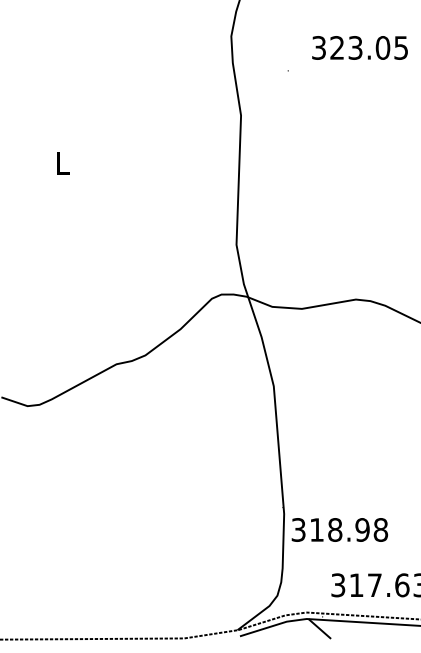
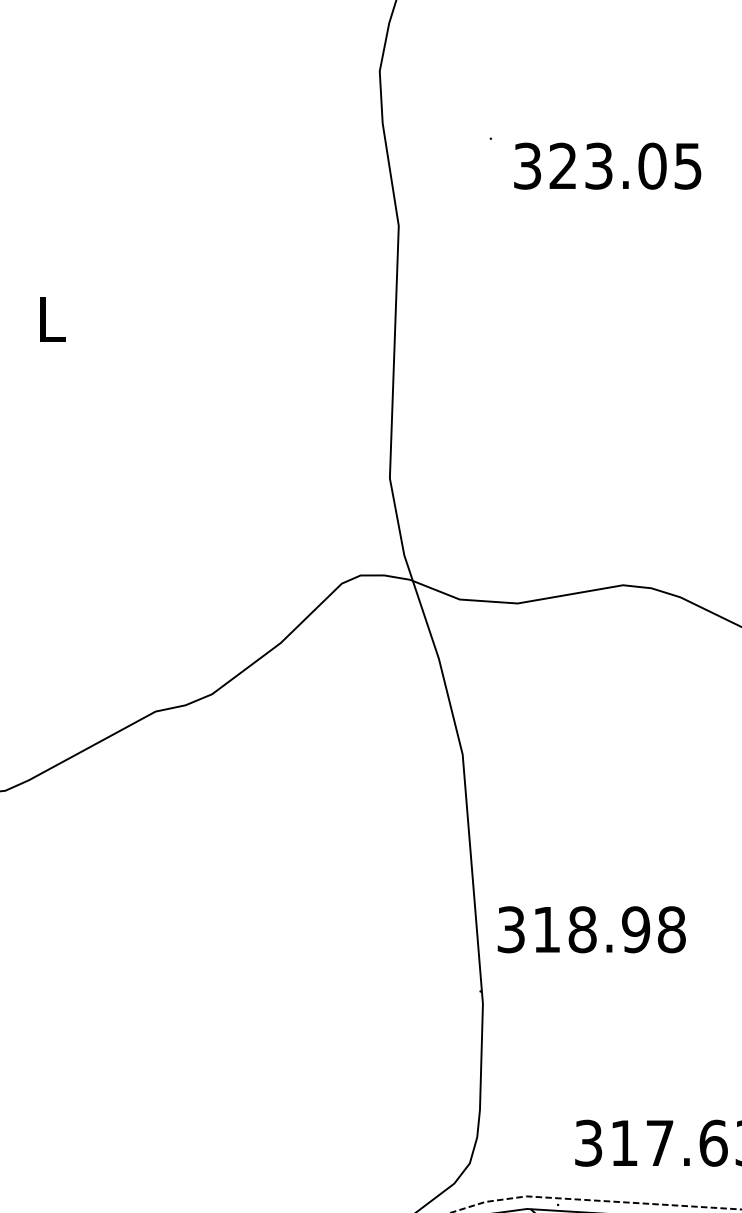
text: (359, 47) -> (606, 165), moved
text: (339, 529) -> (590, 928), moved

